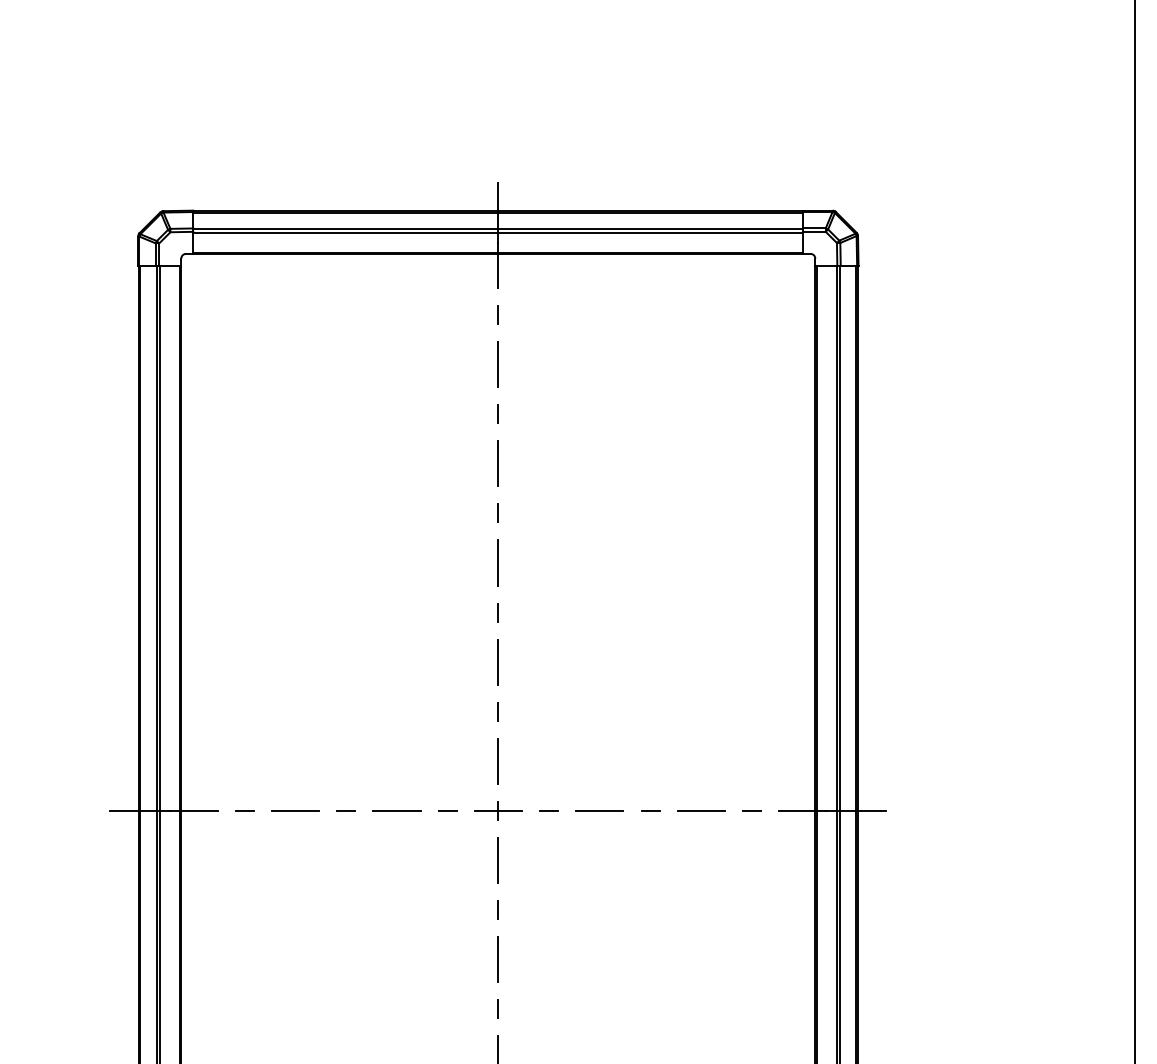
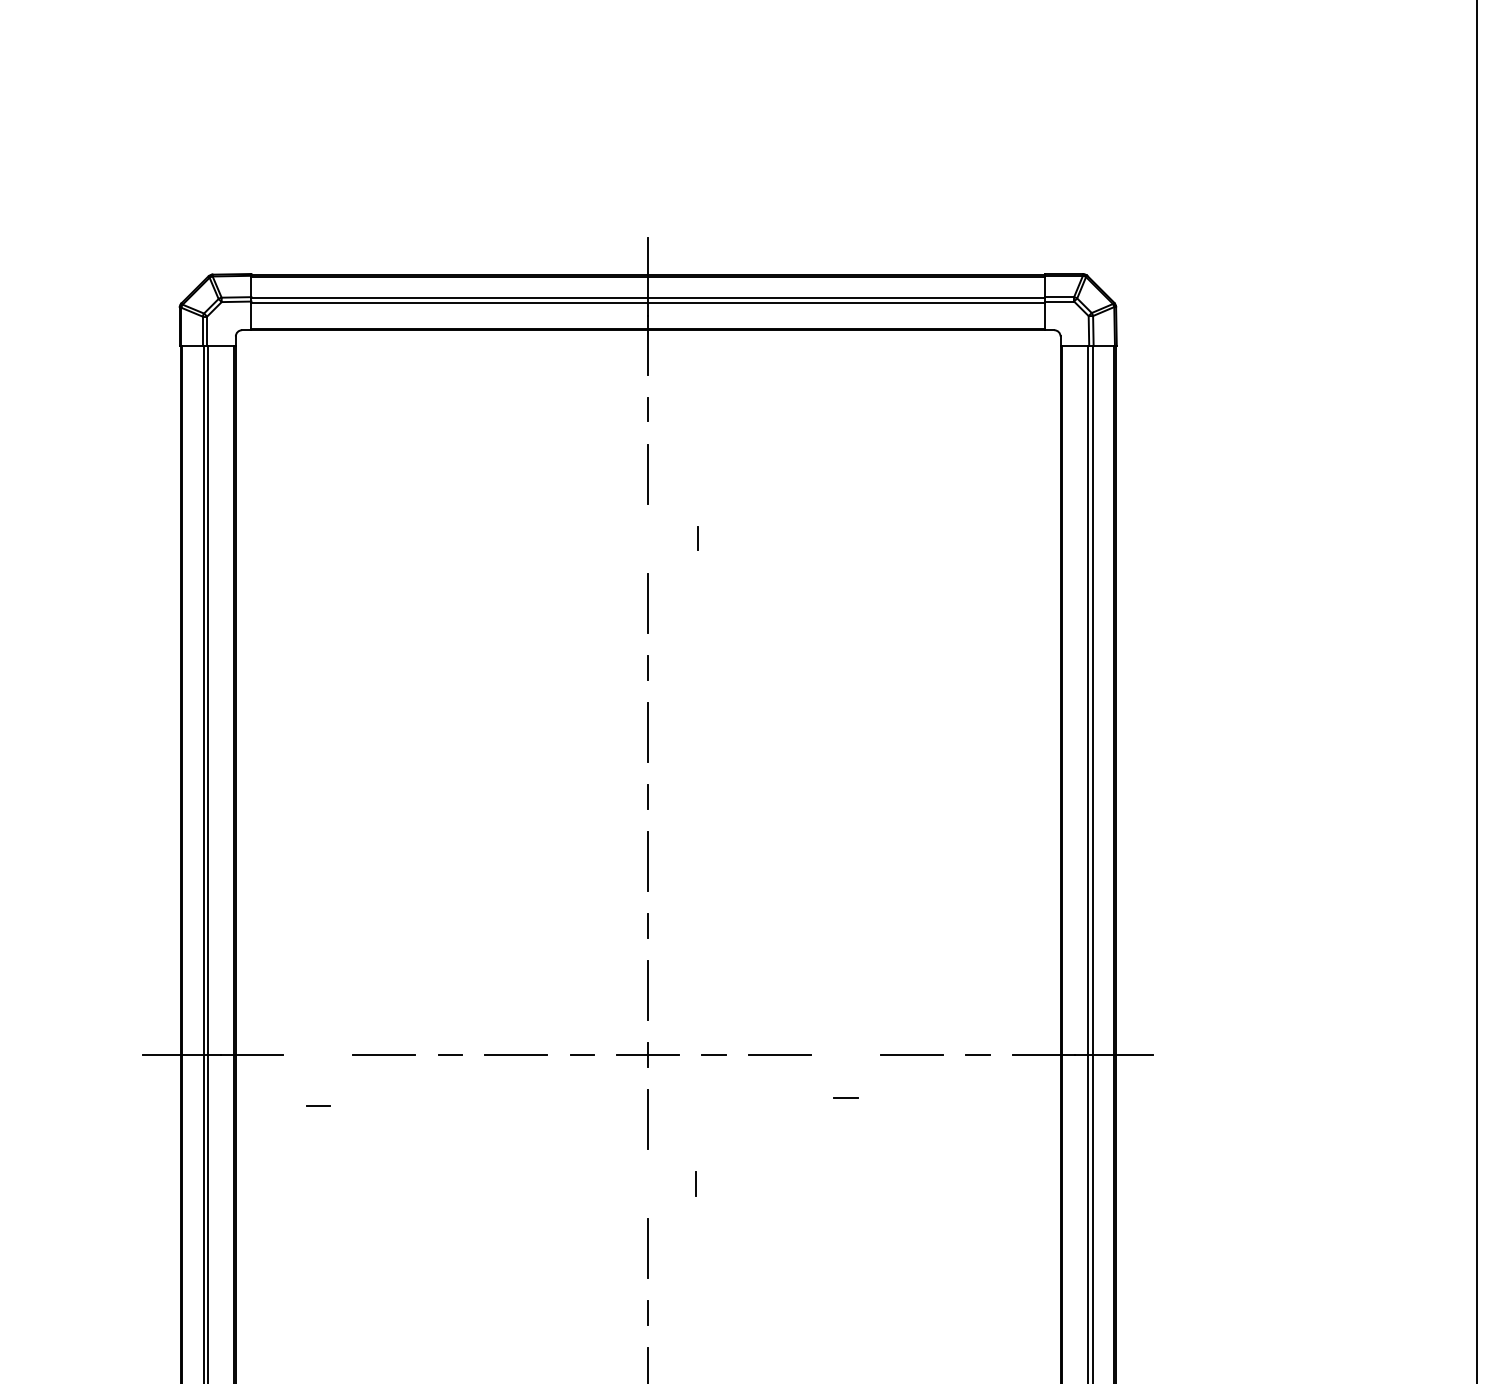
line: (497, 413) -> (696, 537), moved
line: (244, 810) -> (318, 1105), moved
line: (650, 810) -> (846, 1097), moved
line: (497, 909) -> (695, 1183), moved

